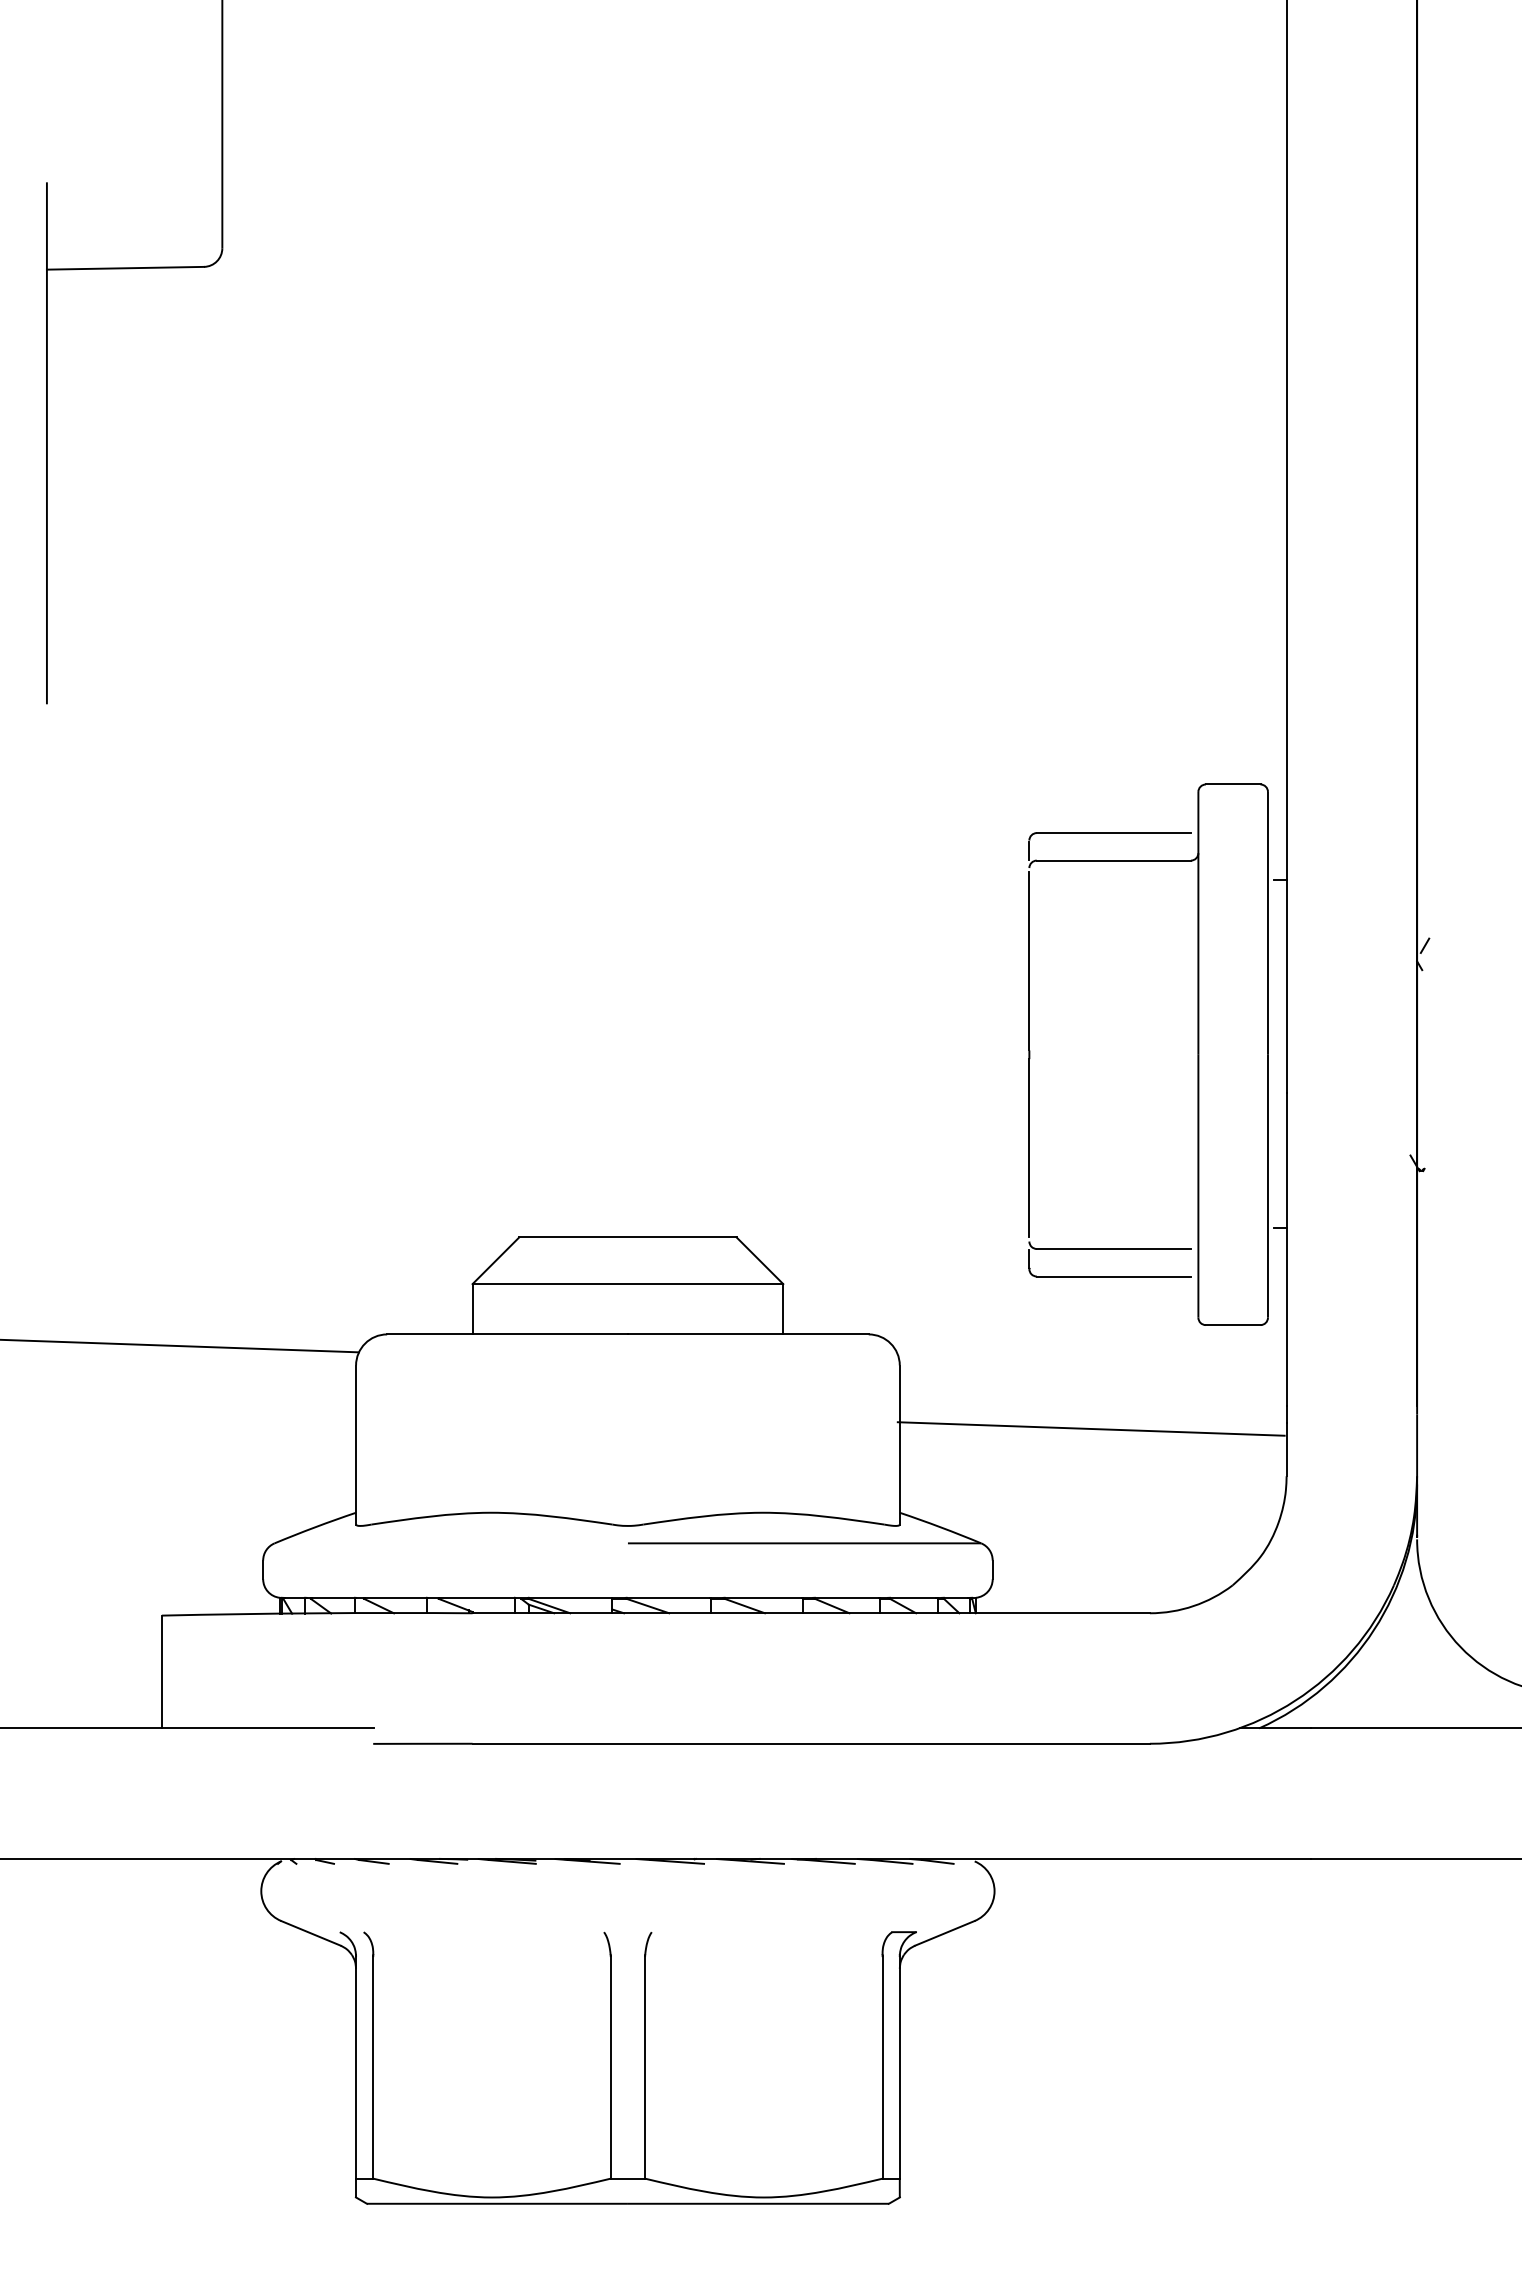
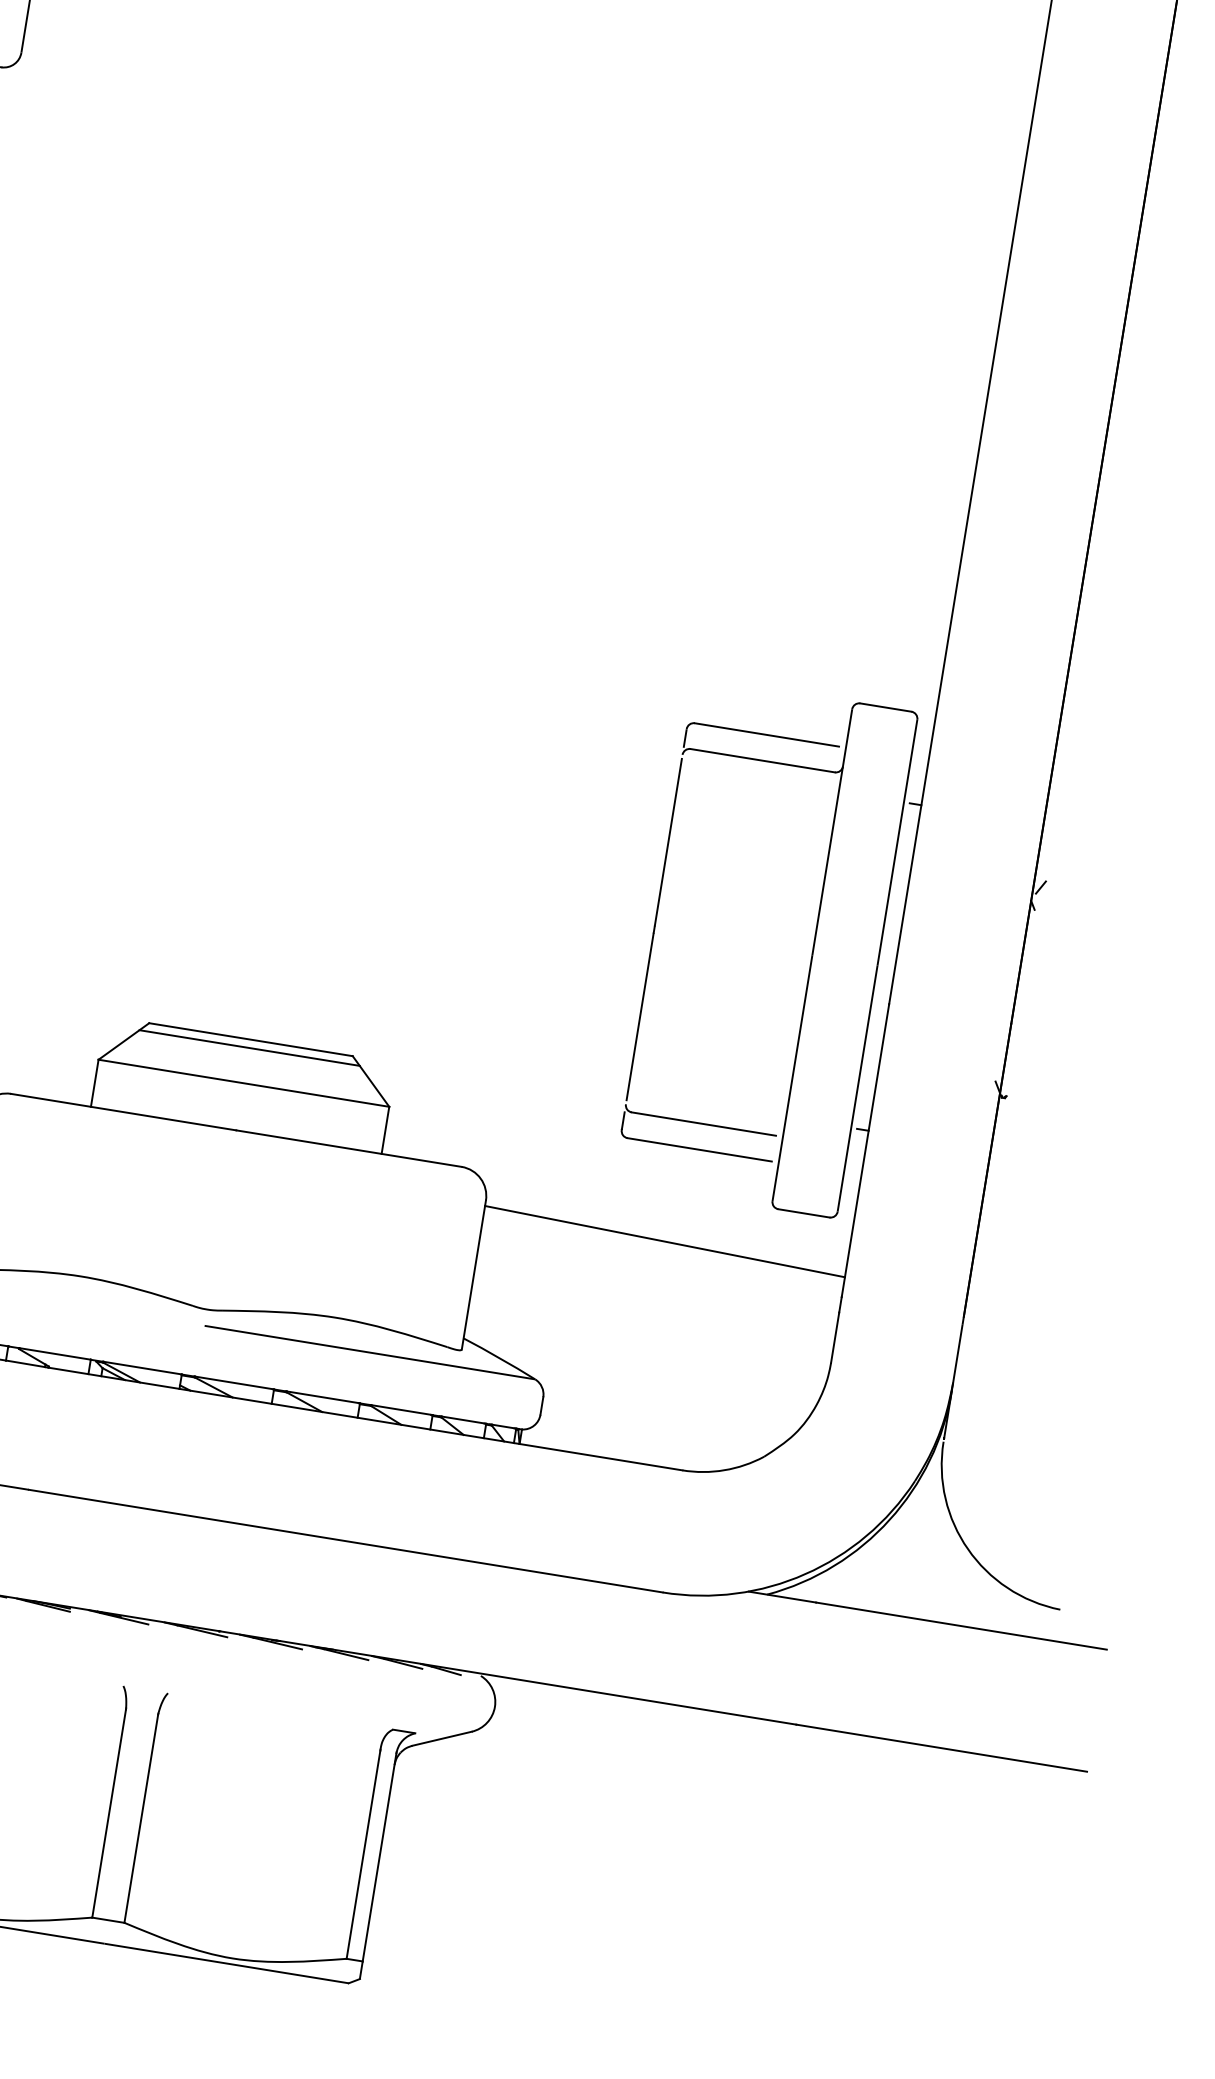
line: (627, 1246) -> (249, 1048), added
line: (1090, 1428) -> (664, 1241), moved

